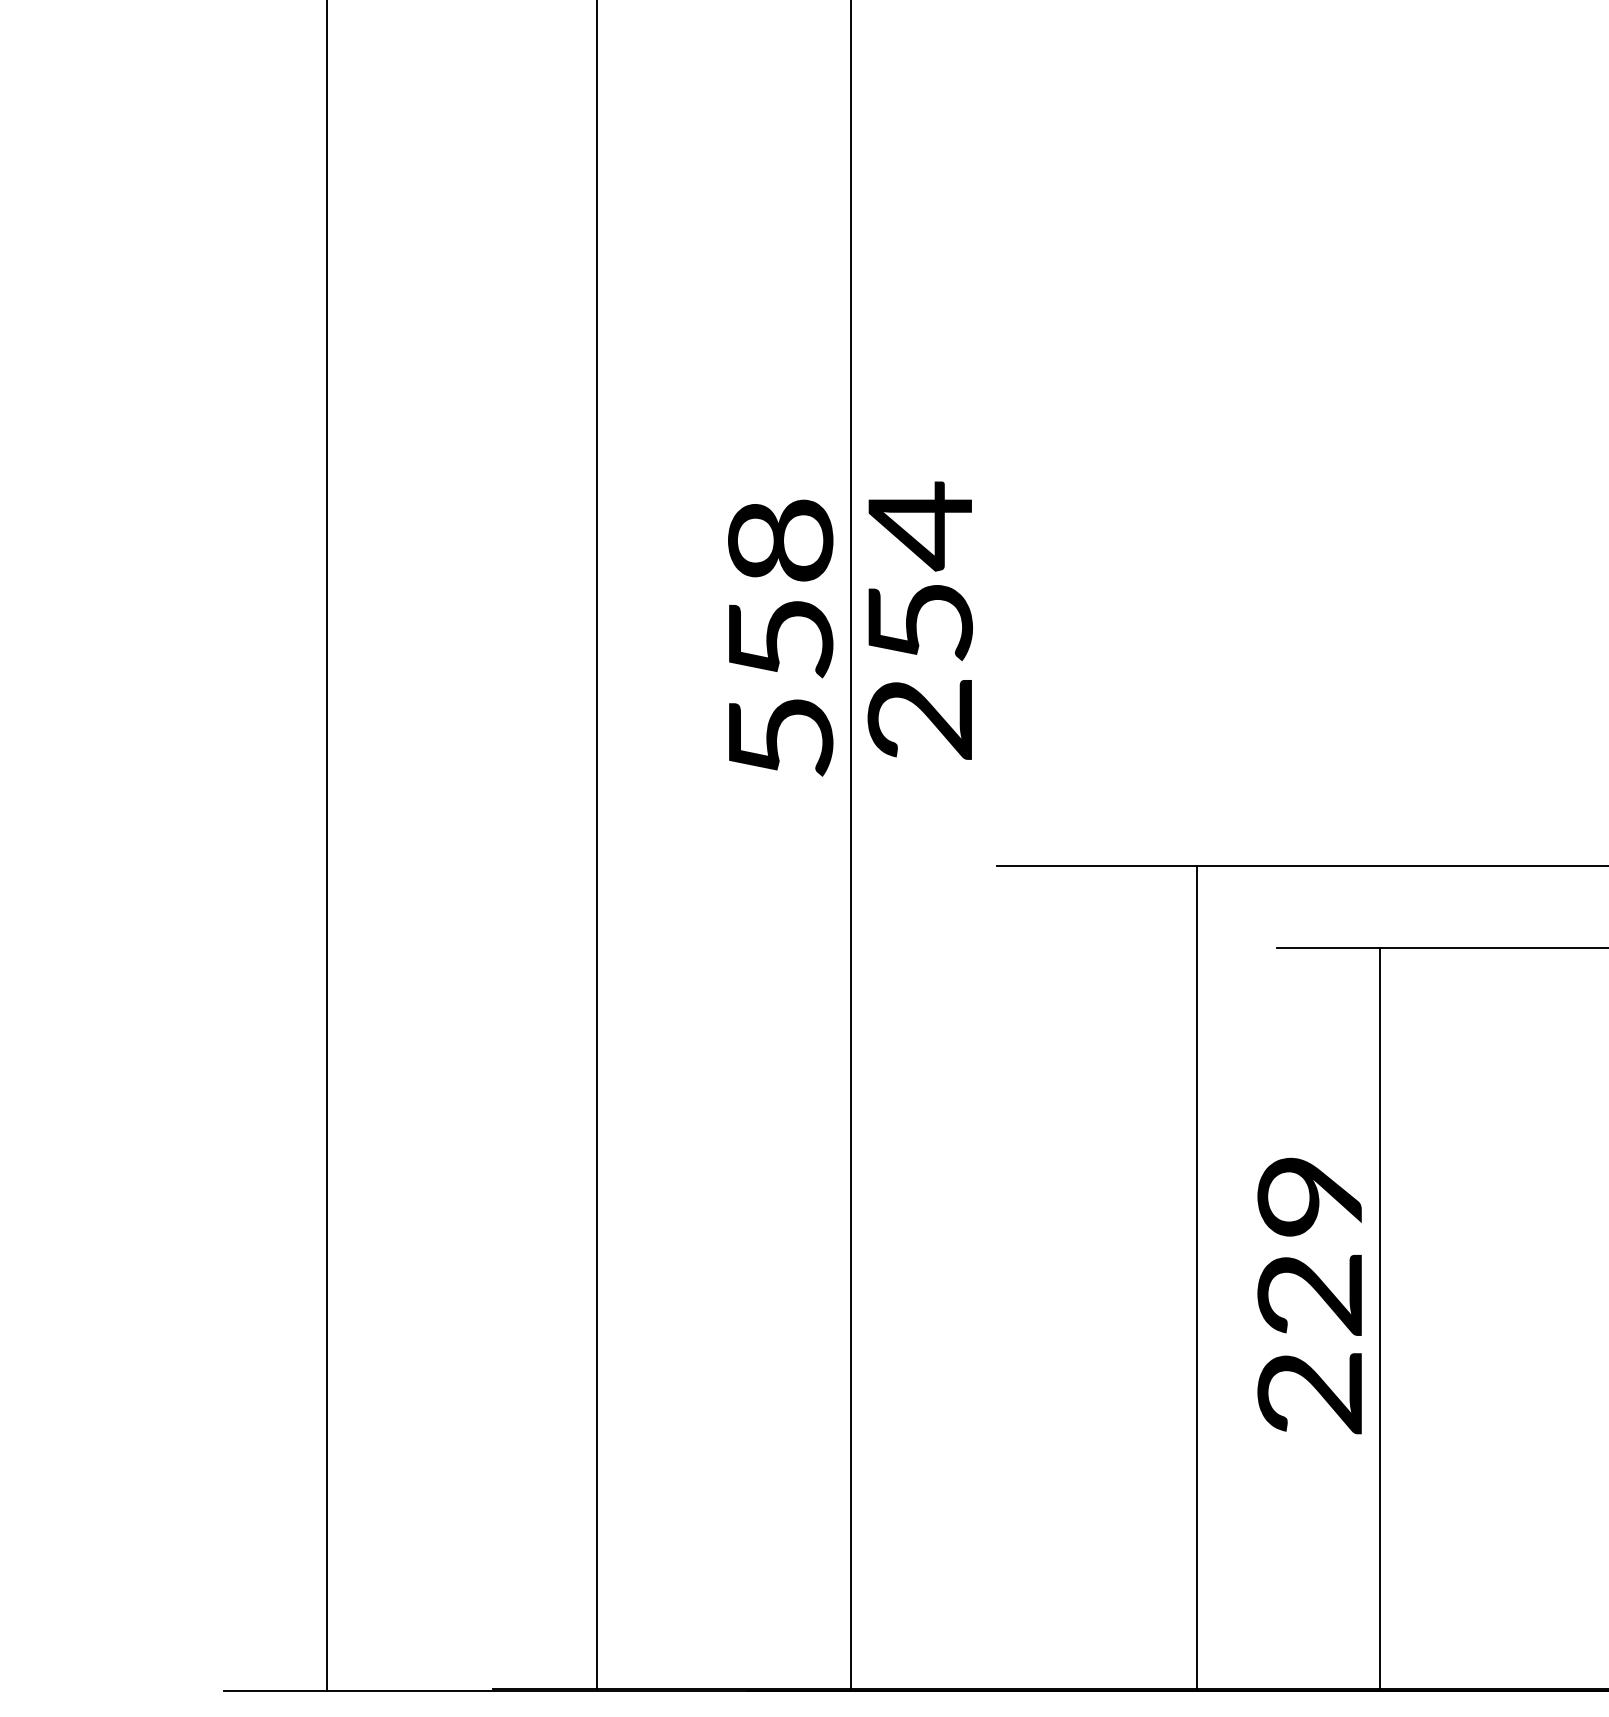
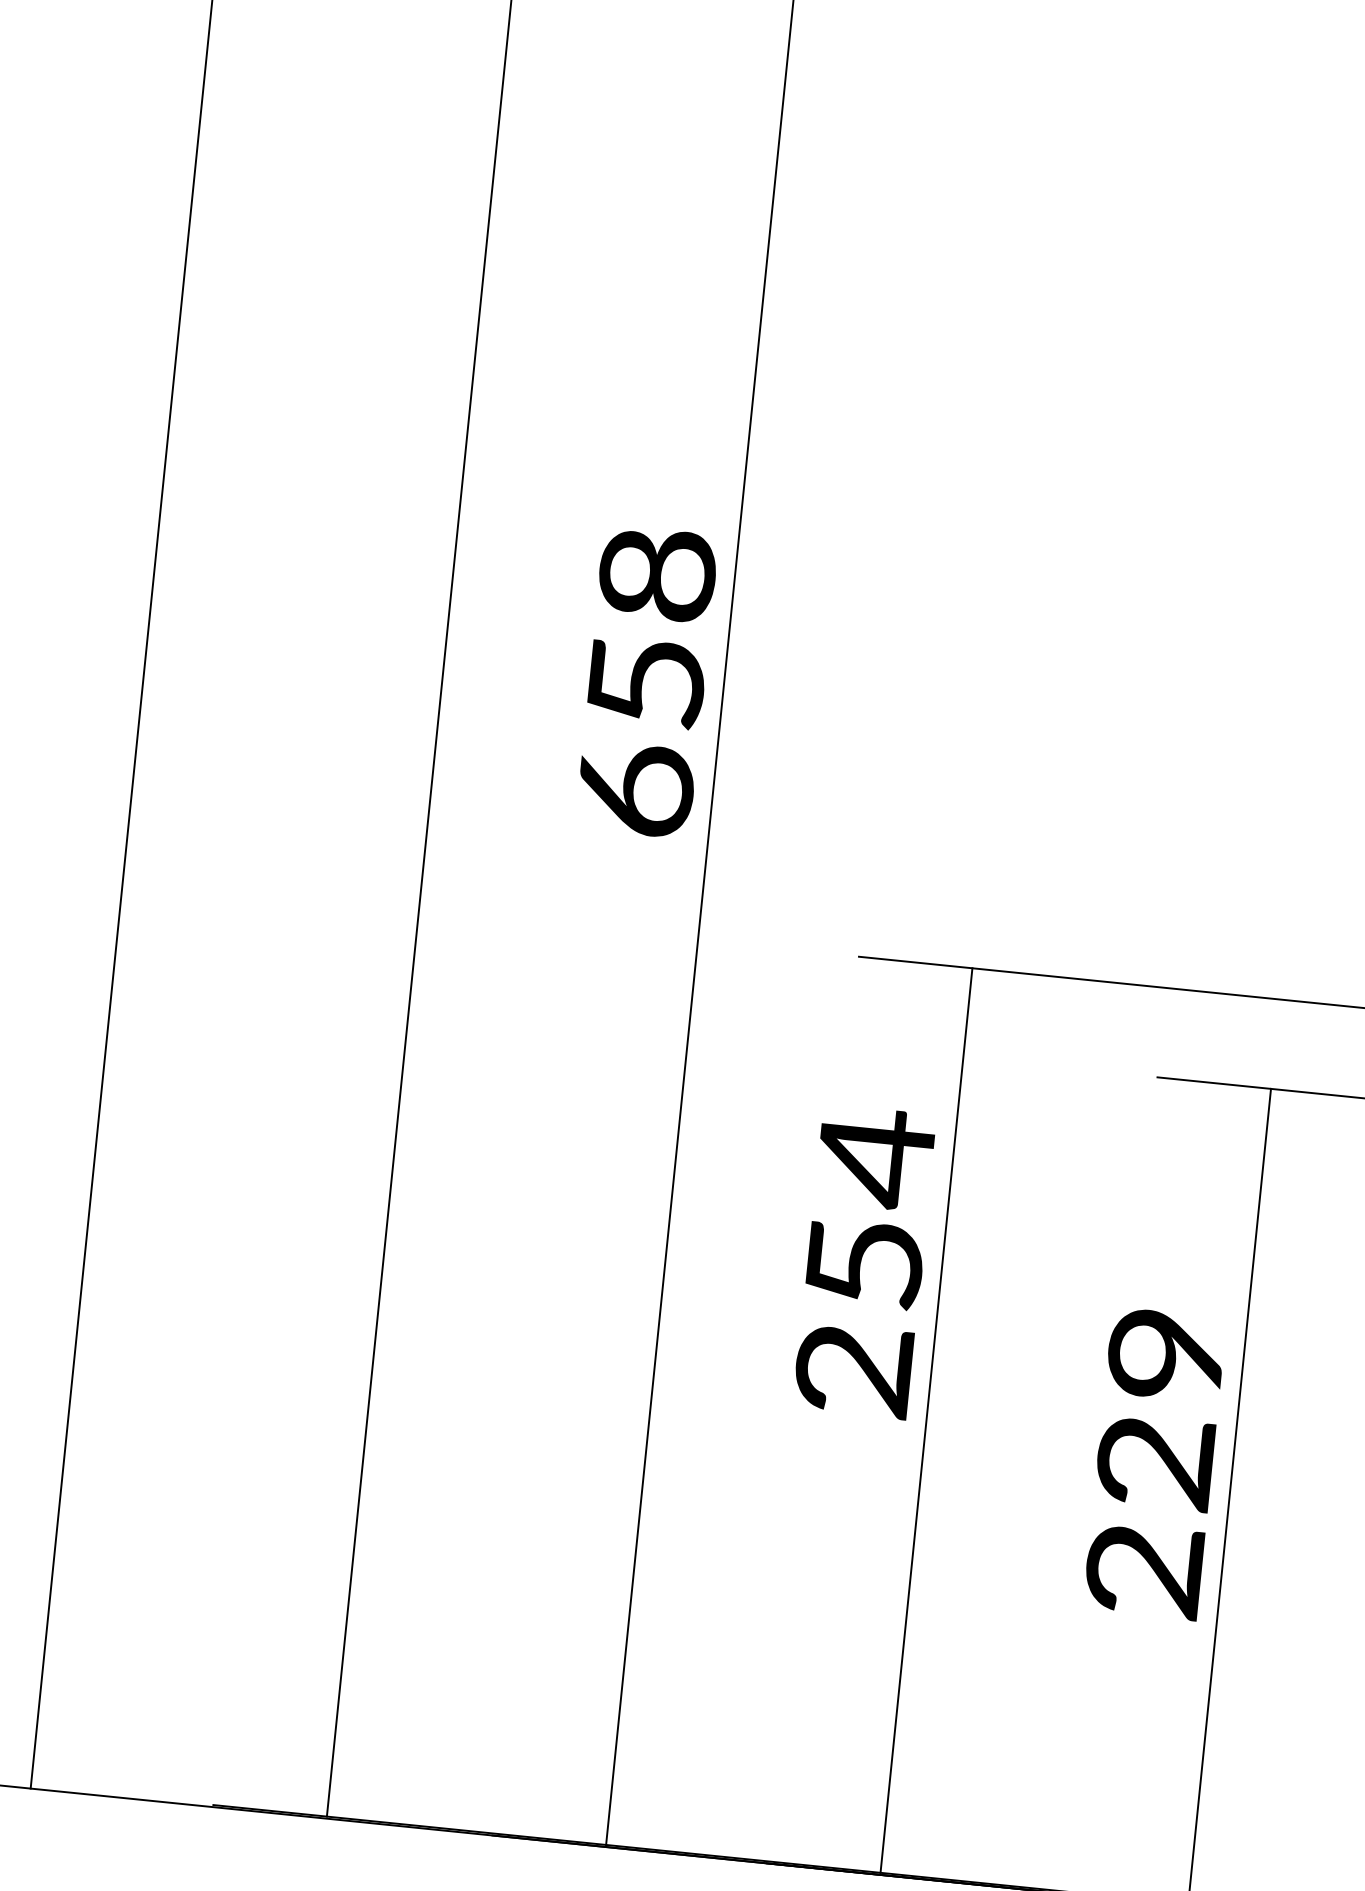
text: (919, 620) -> (864, 1261), moved
text: (781, 736) -> (636, 789), 558 -> 658
line: (1197, 1278) -> (926, 1421), moved

